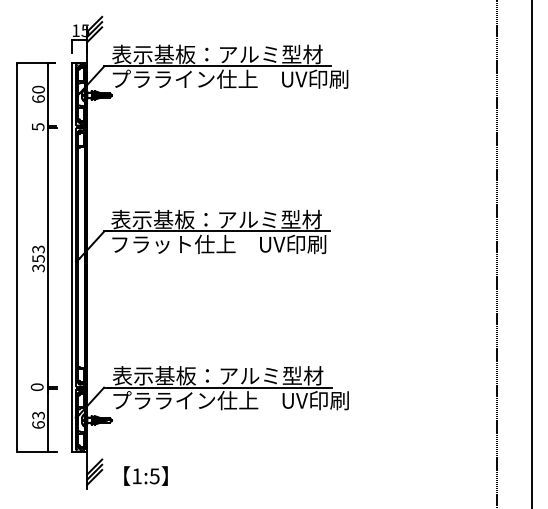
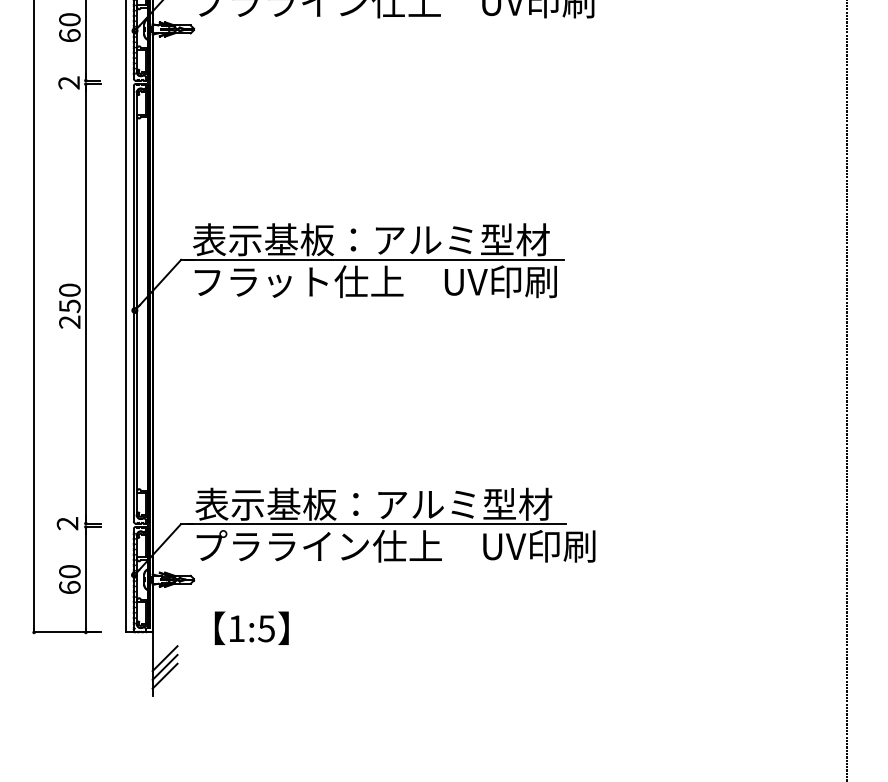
text: (37, 126) -> (68, 82), 5 -> 2
text: (38, 258) -> (69, 305), 353 -> 250
text: (37, 387) -> (68, 524), 0 -> 2
text: (38, 415) -> (69, 571), 63 -> 60
text: (145, 475) -> (250, 627), moved

